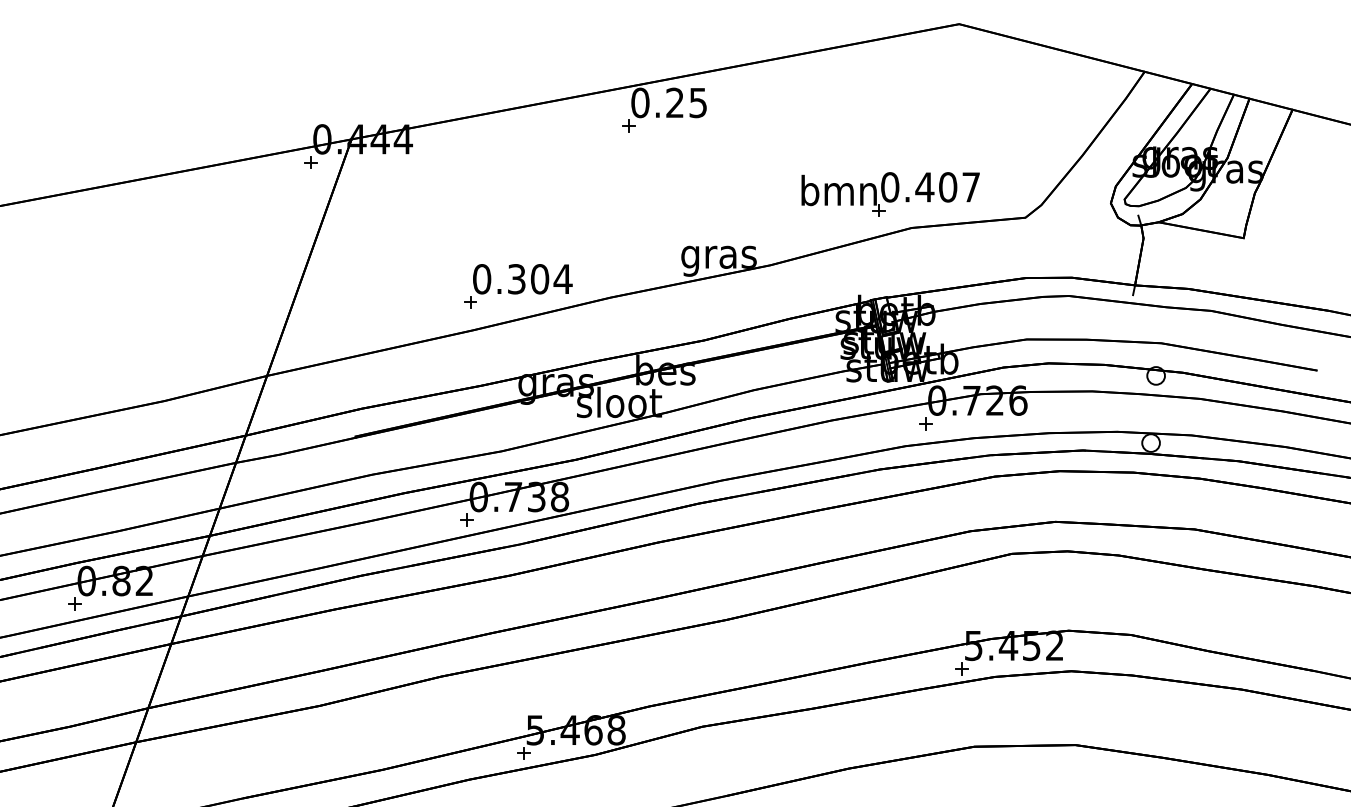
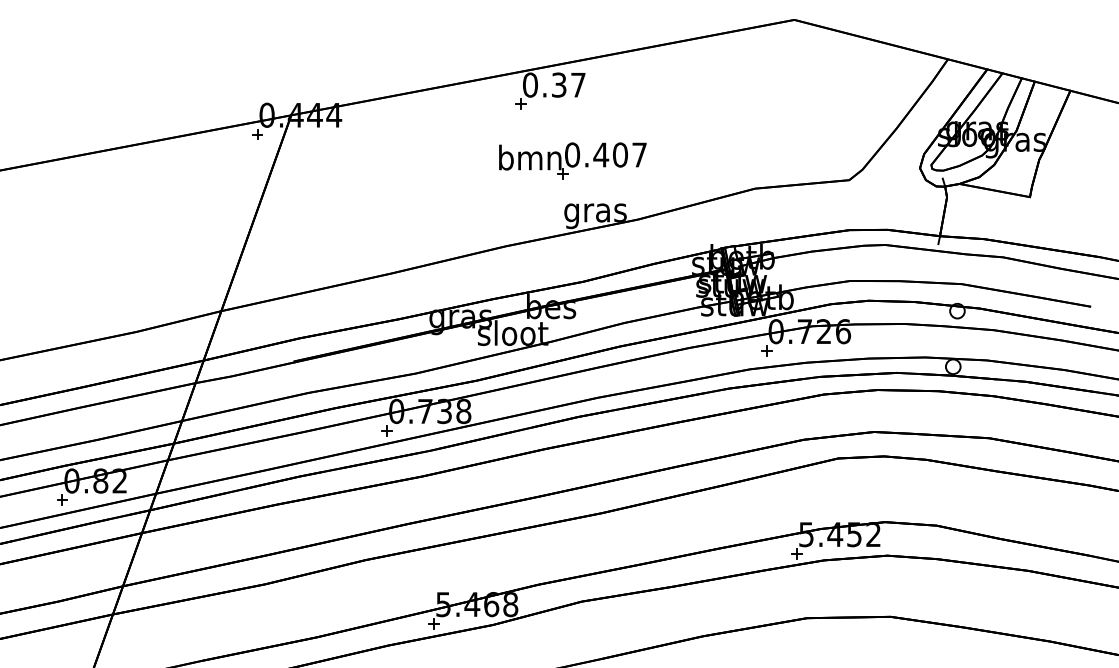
text: (686, 102) -> (568, 84), 0.25 -> 0.37
part: (890, 194) -> (572, 160), moved
part: (518, 286) -> (429, 237), removed

